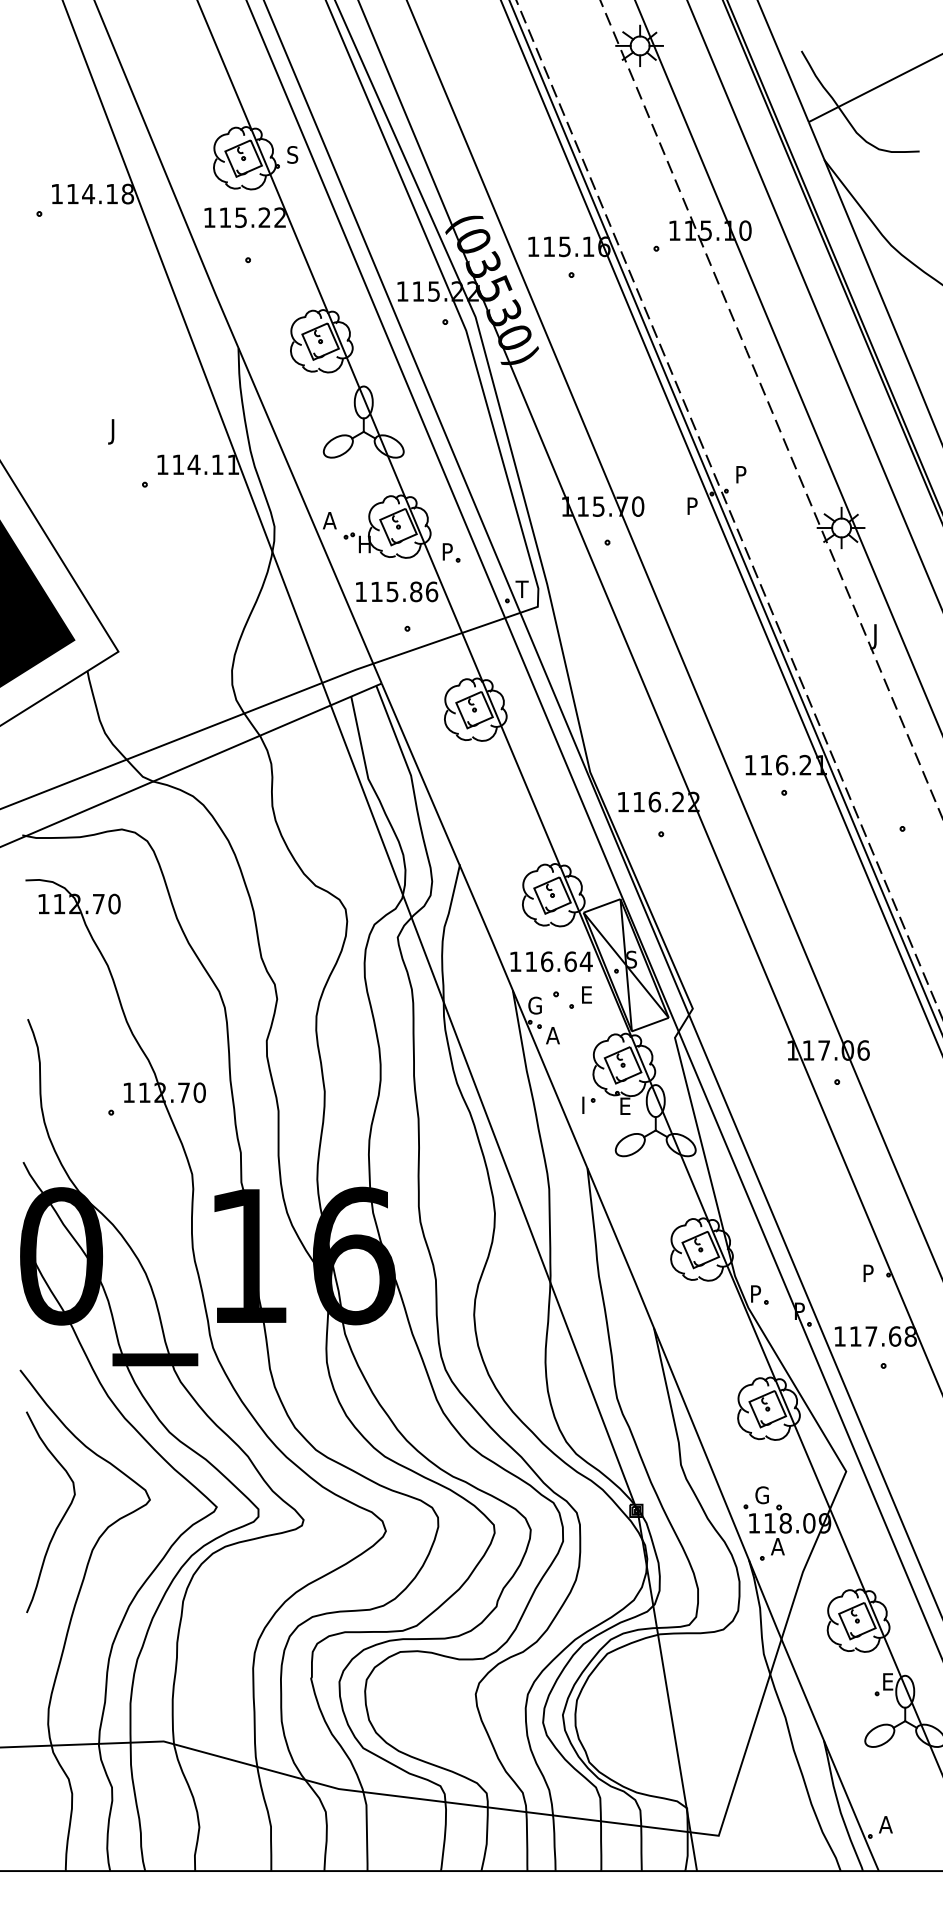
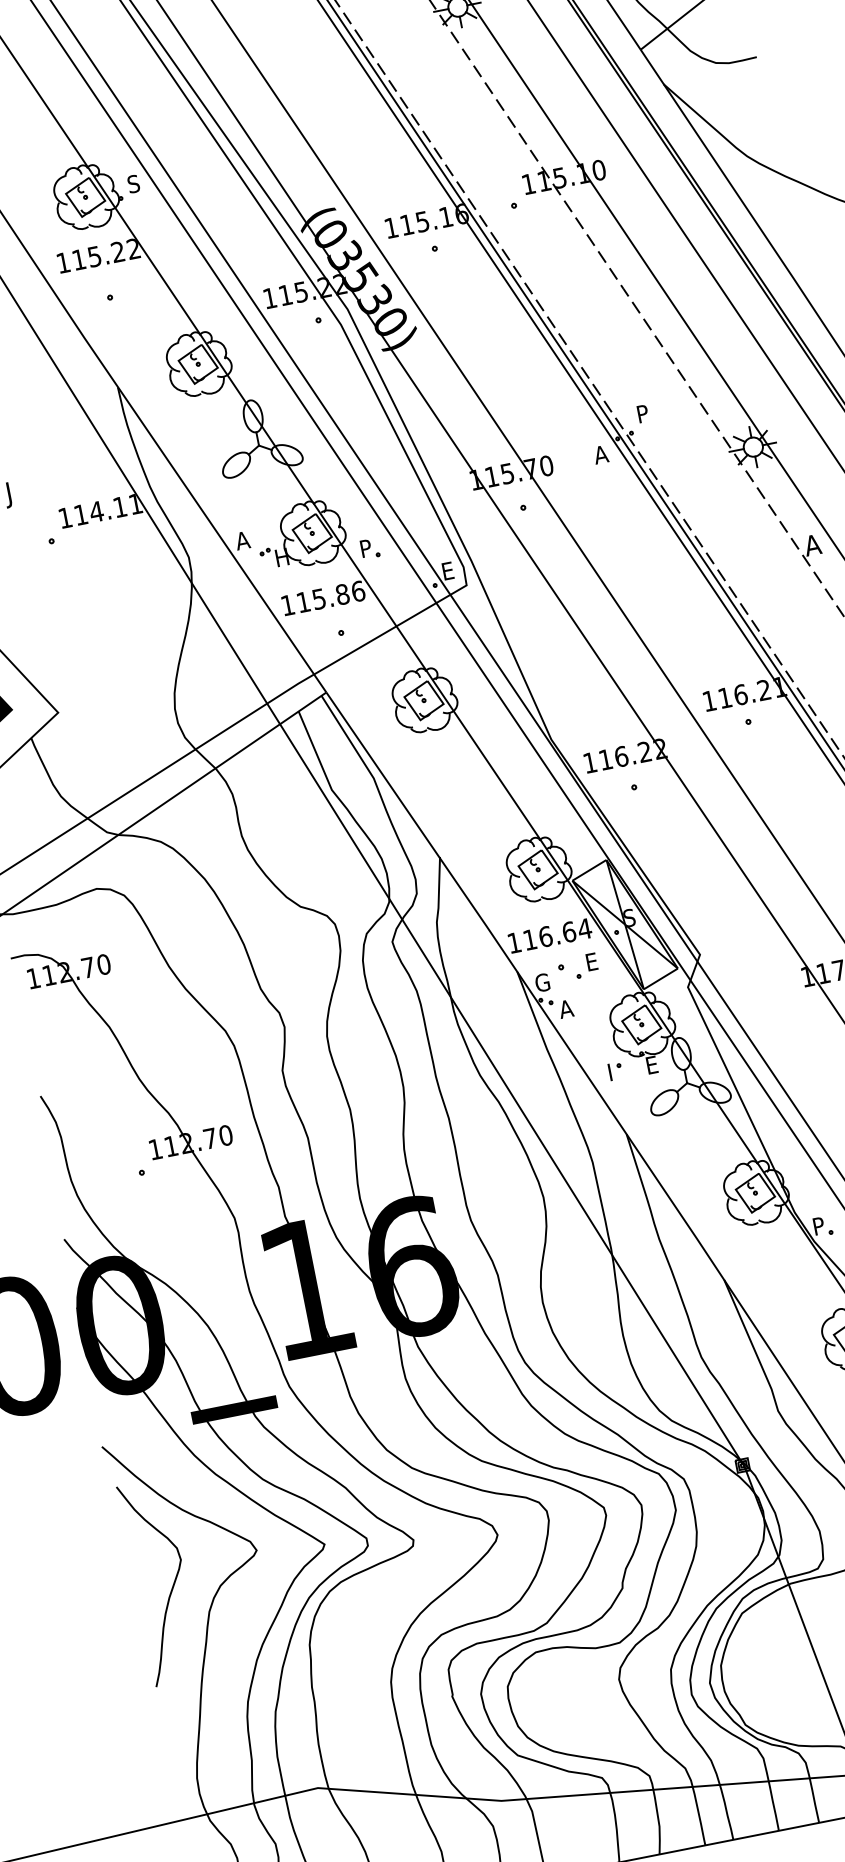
text: (692, 505) -> (600, 454), P -> A
text: (521, 588) -> (446, 570), T -> E
text: (879, 636) -> (812, 547), J -> A

